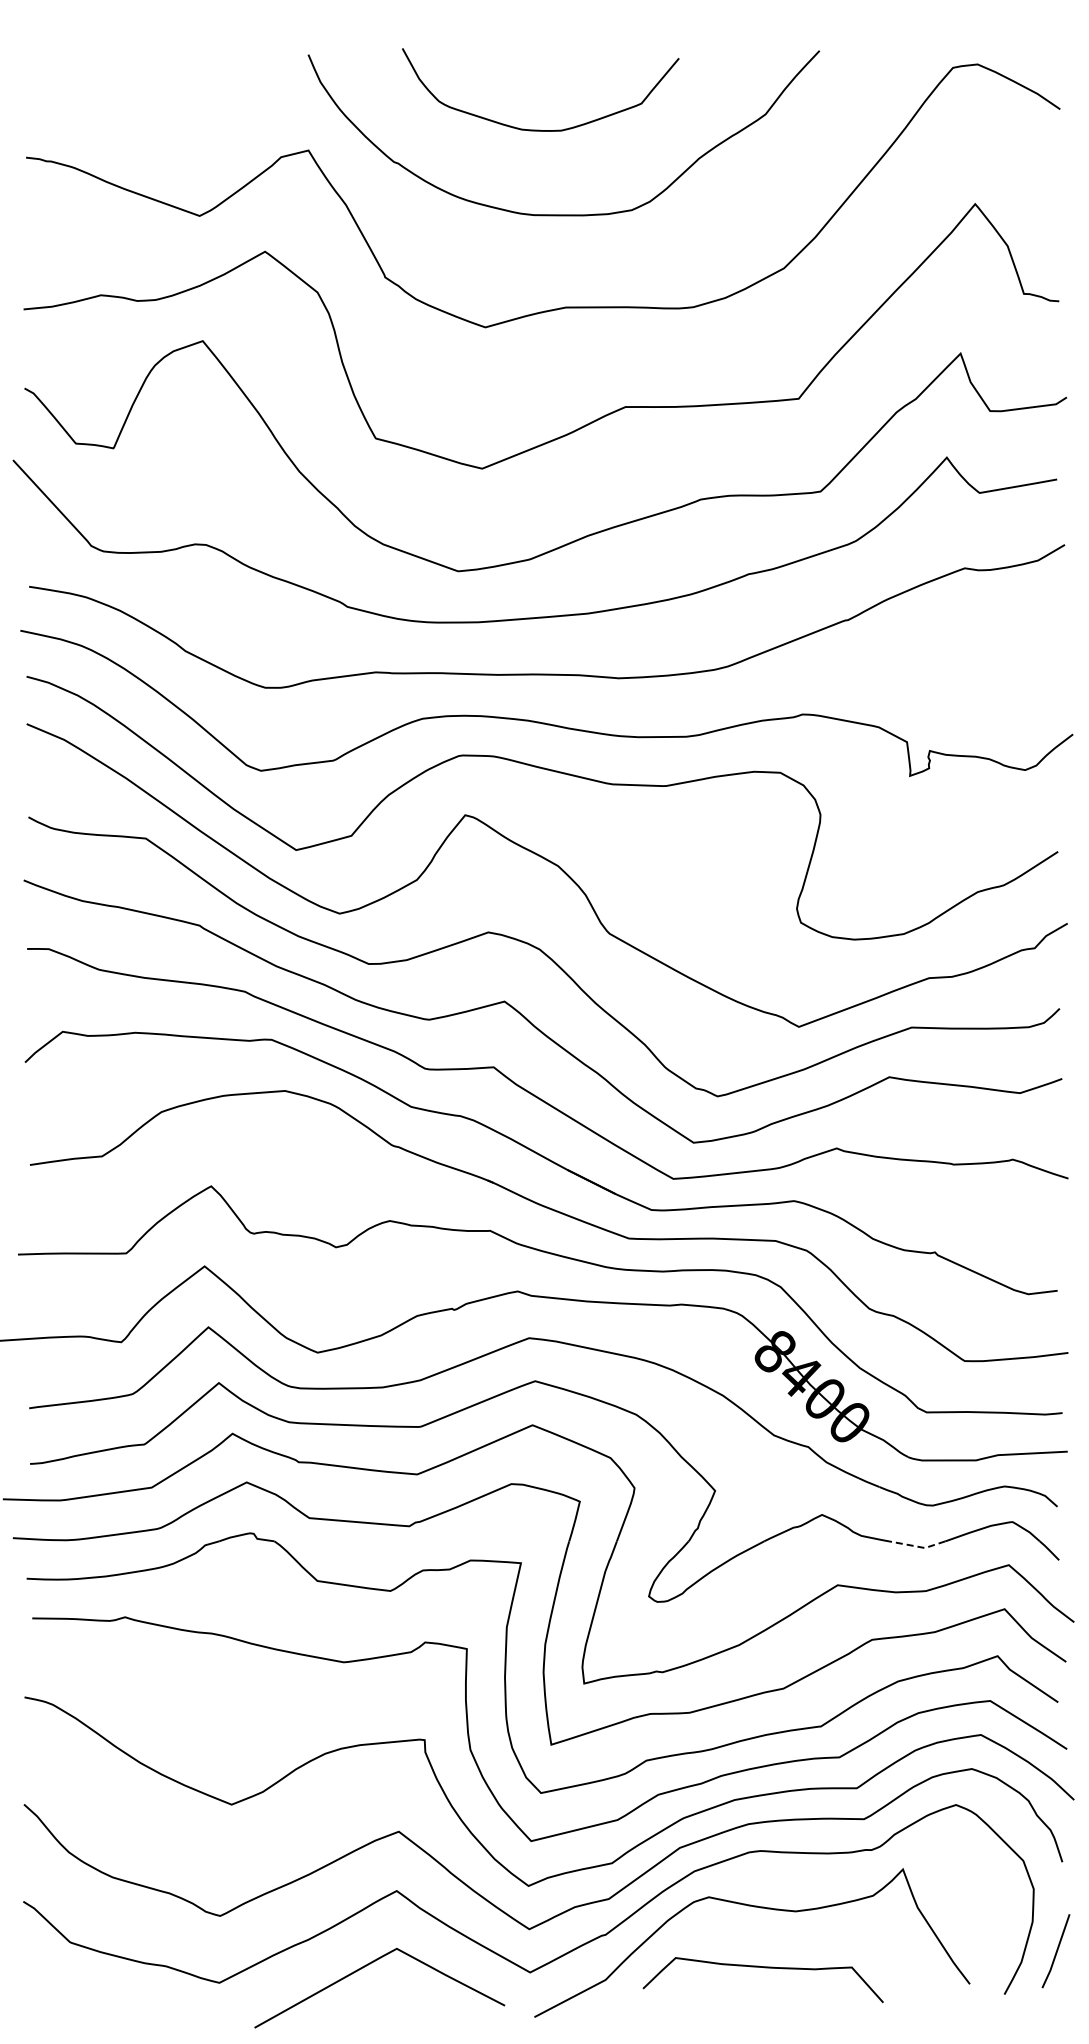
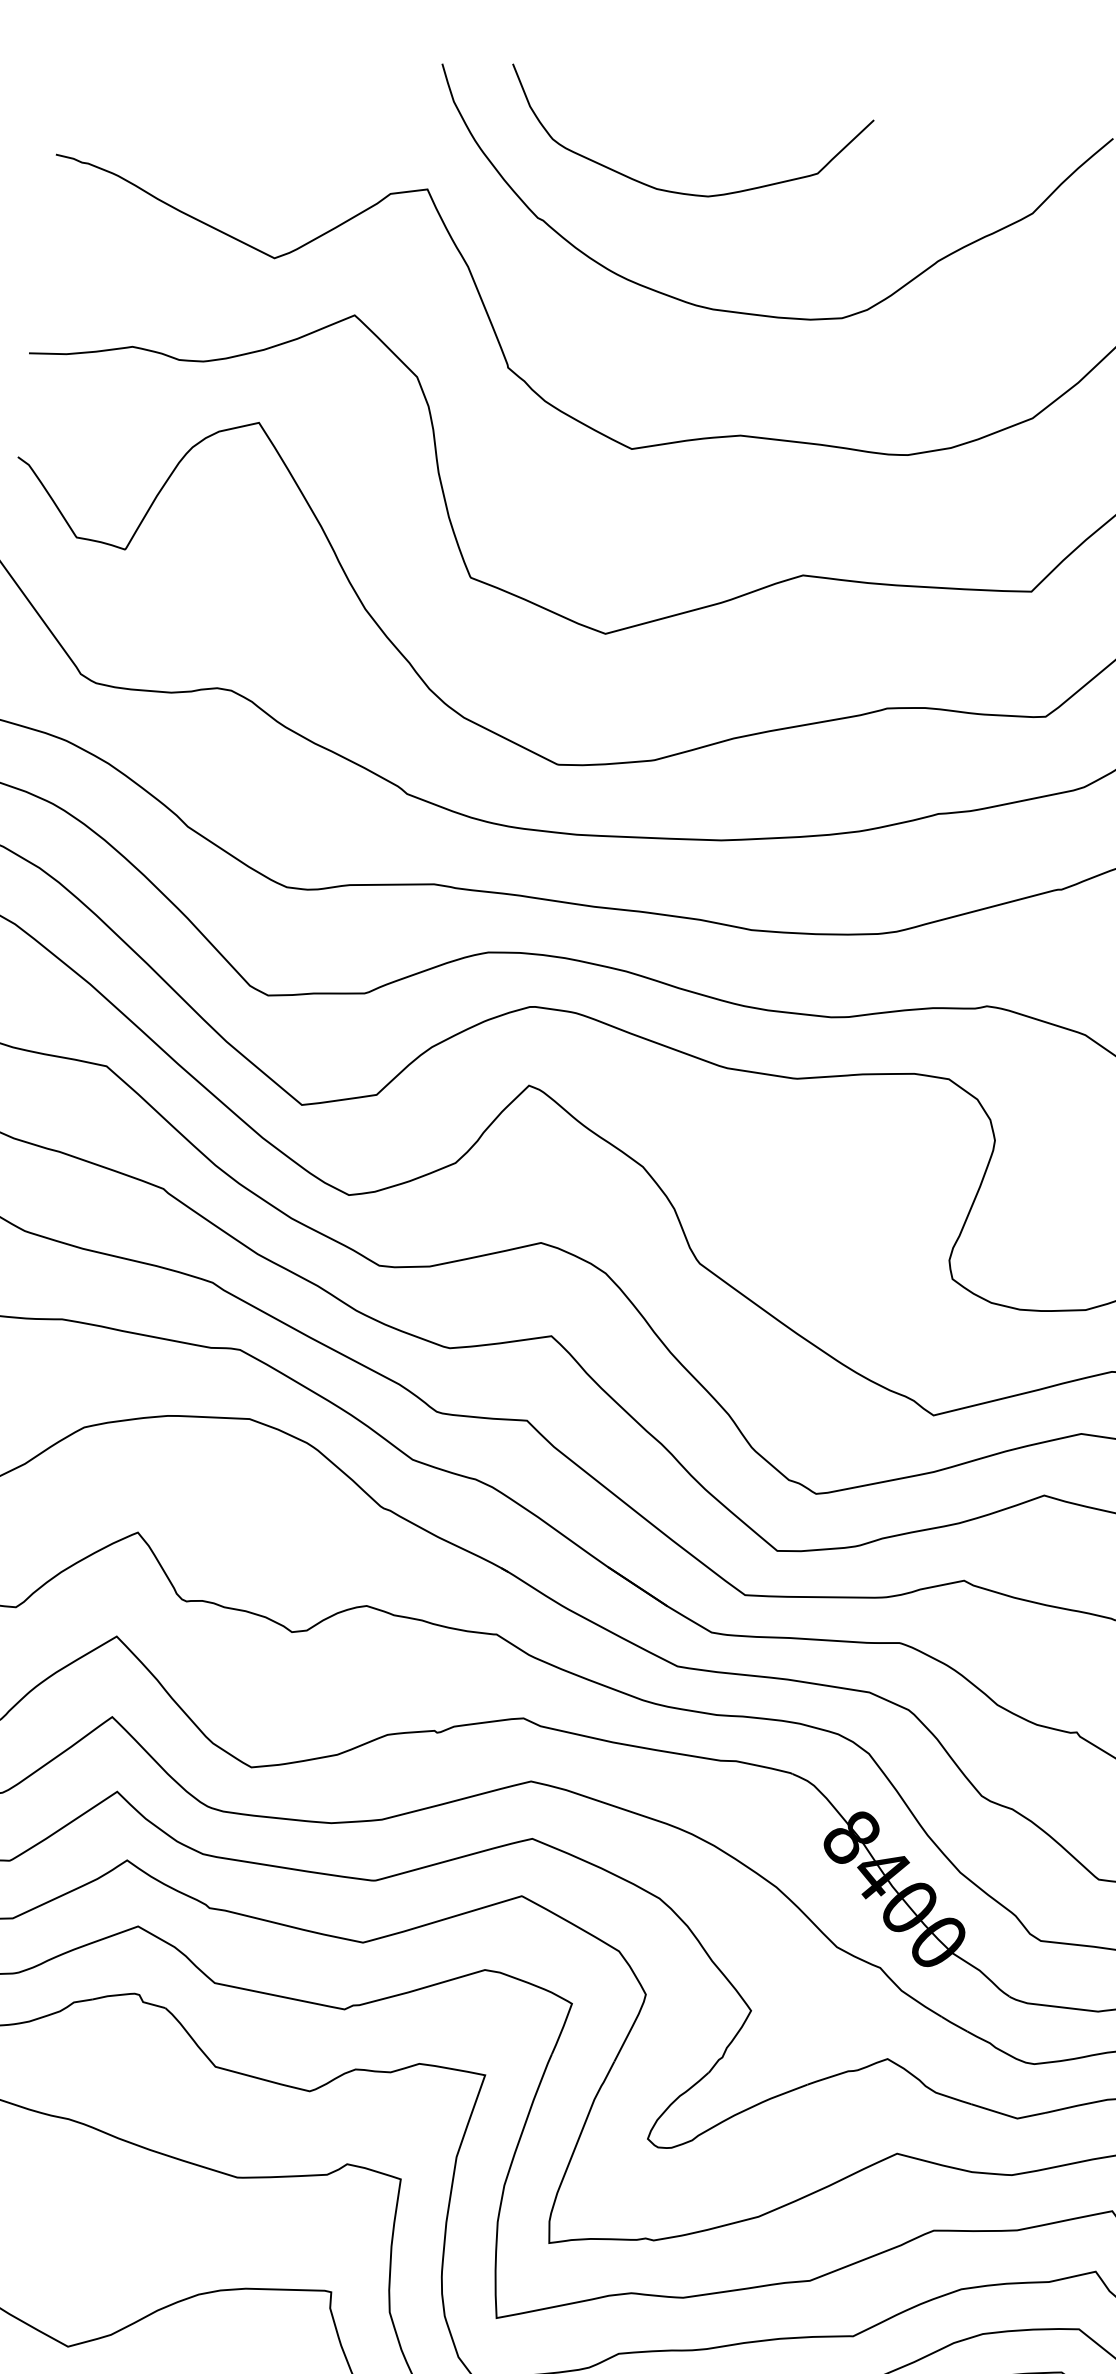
curve: (540, 129) -> (681, 191), moved
line: (918, 1546) -> (1009, 2115), dashed -> solid

